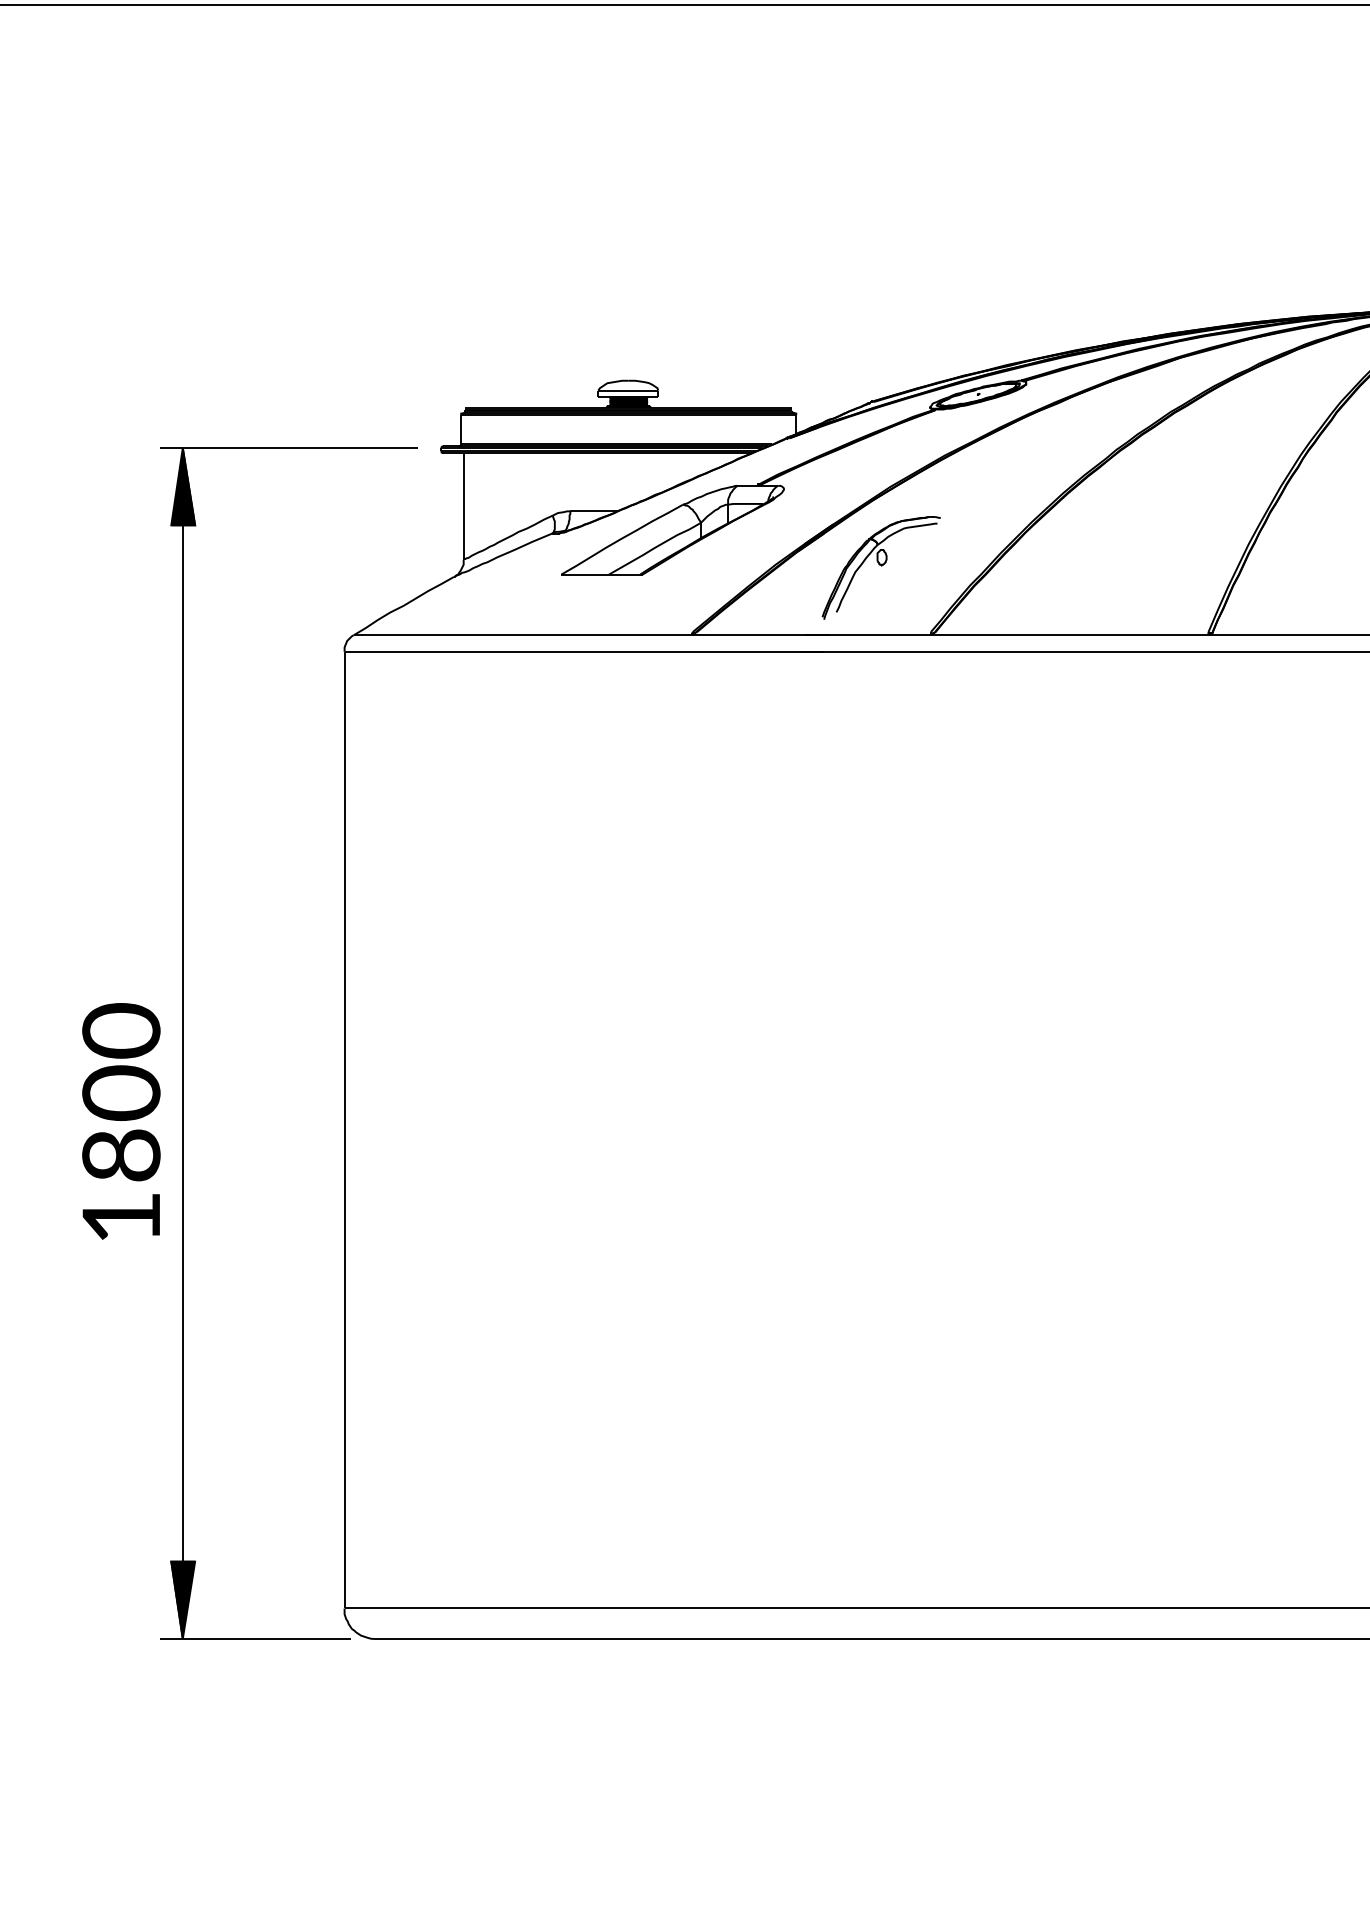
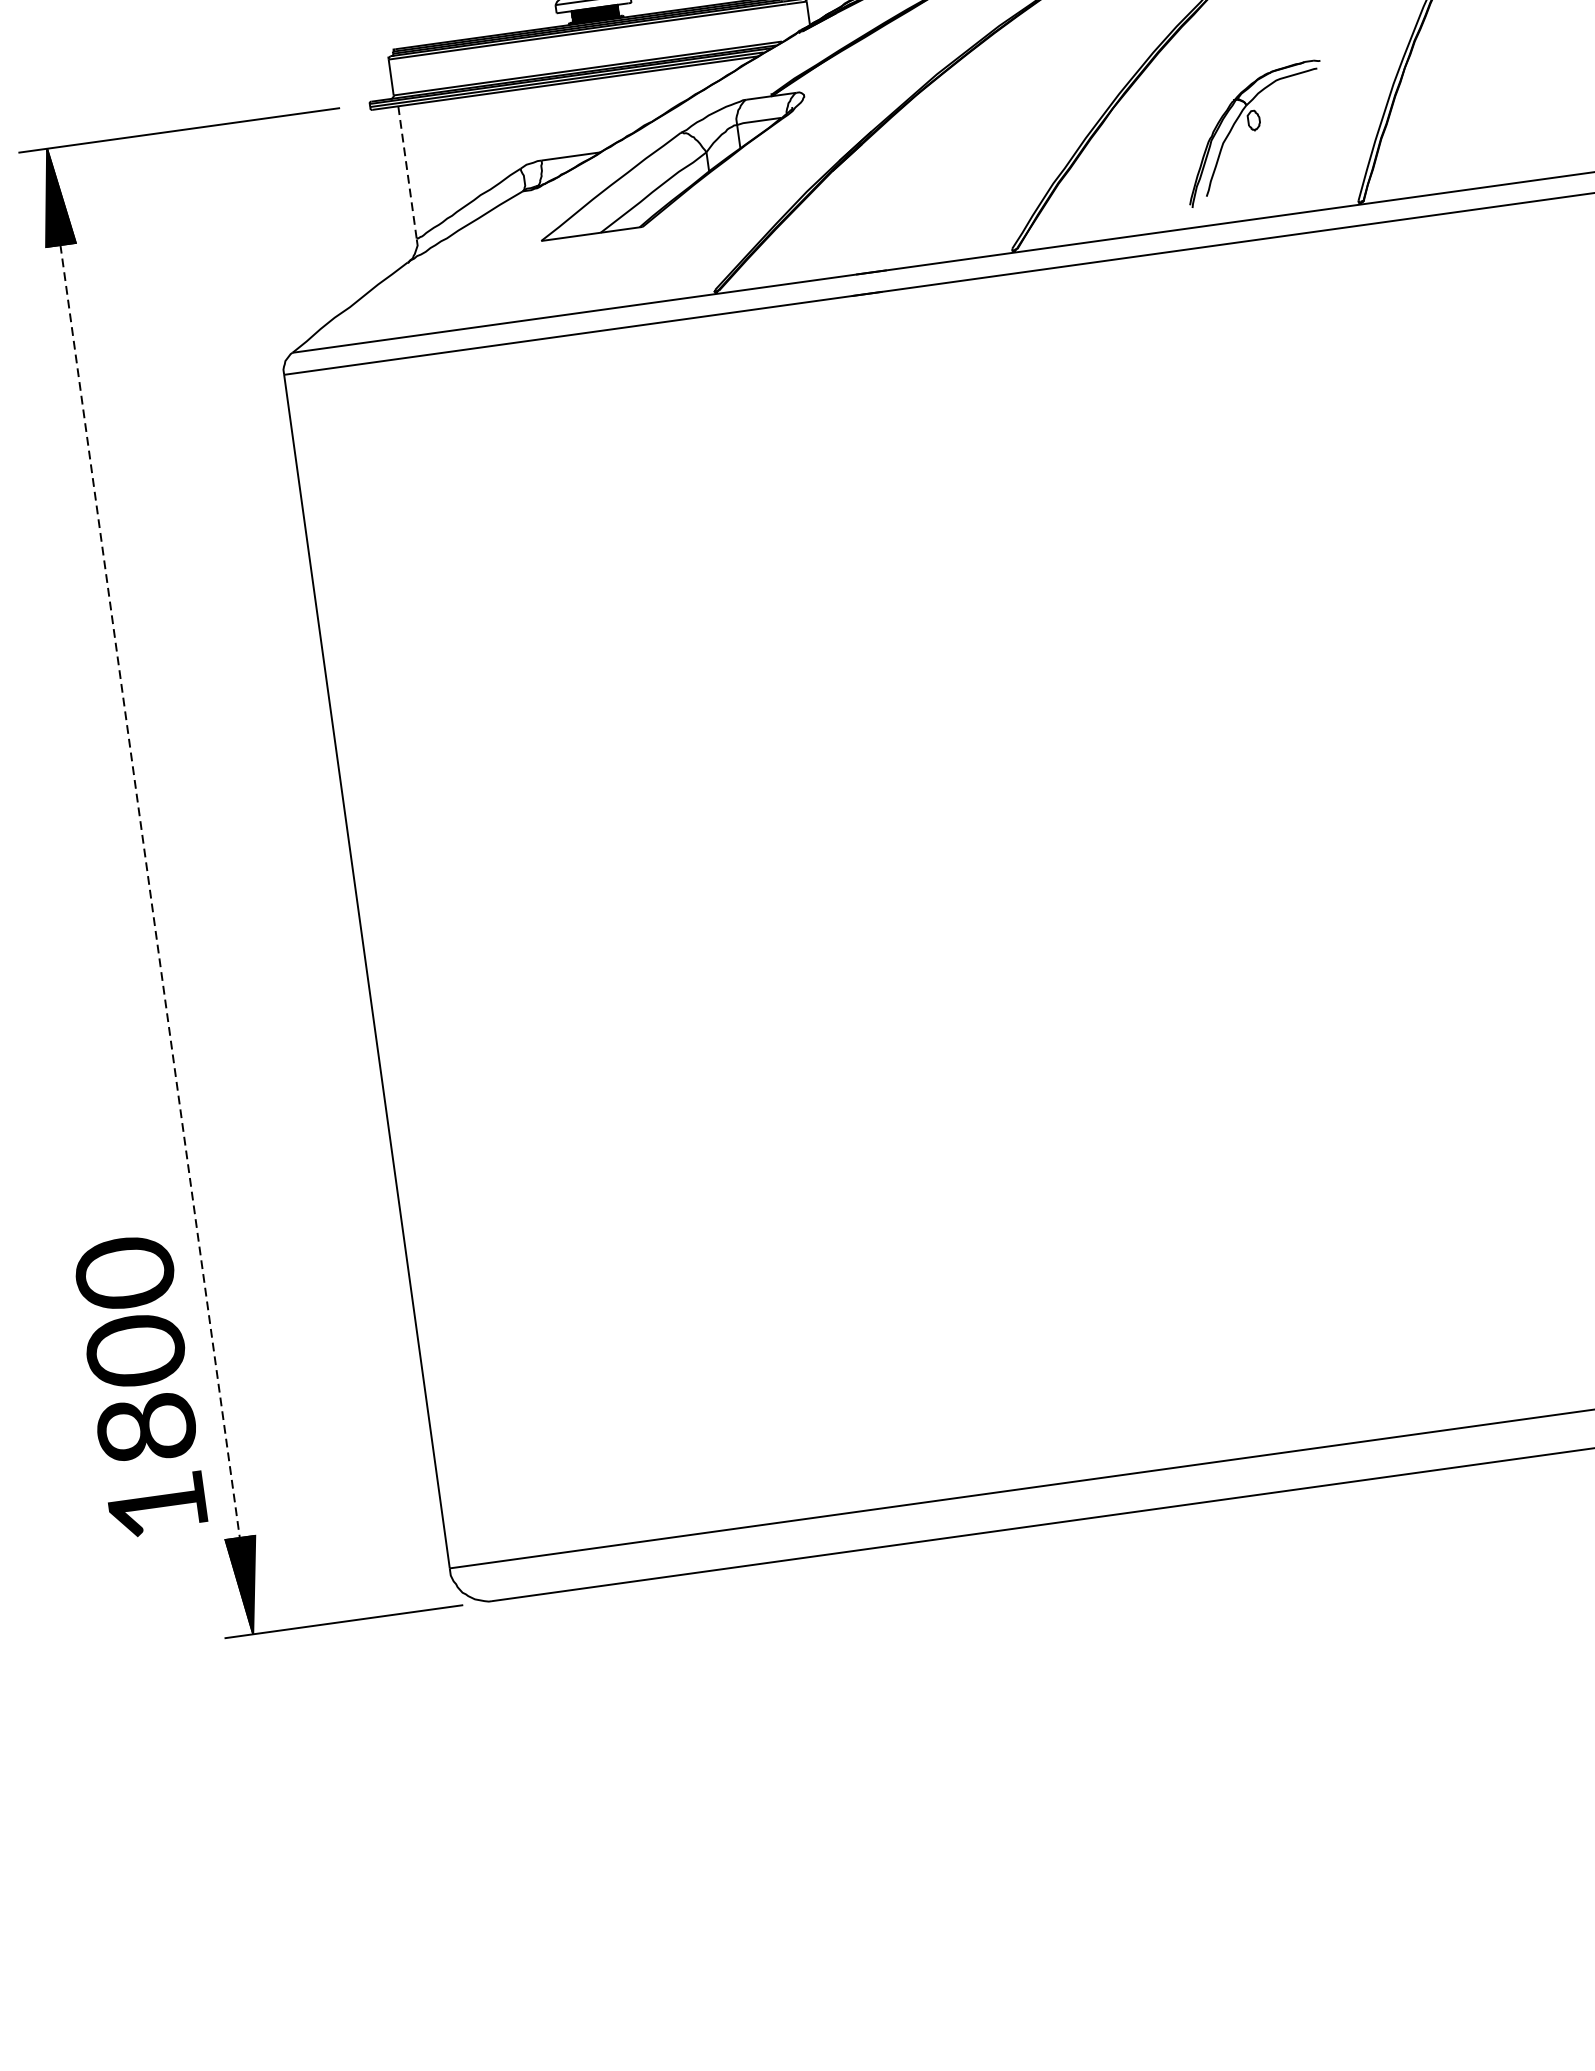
line: (463, 506) -> (407, 173), solid -> dashed
part: (880, 567) -> (1253, 133), moved
line: (182, 1044) -> (149, 892), solid -> dashed
text: (121, 1121) -> (140, 1386), moved

